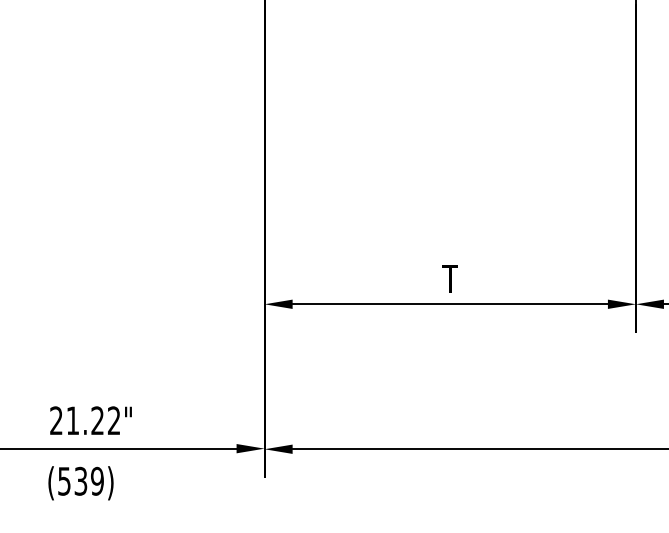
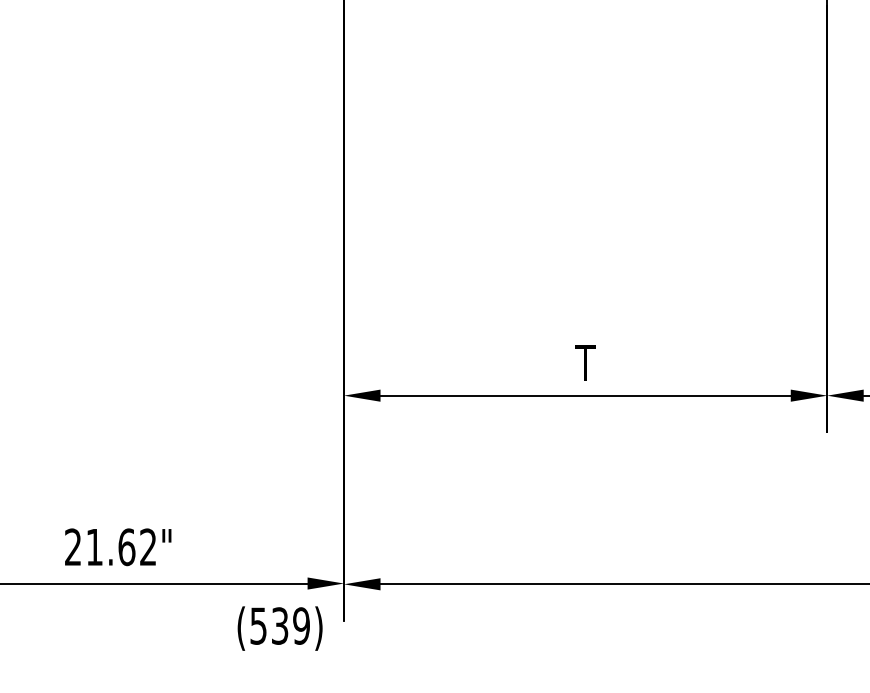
text: (97, 420) -> (126, 547), 21.22" -> 21.62"
text: (80, 483) -> (279, 628), moved

